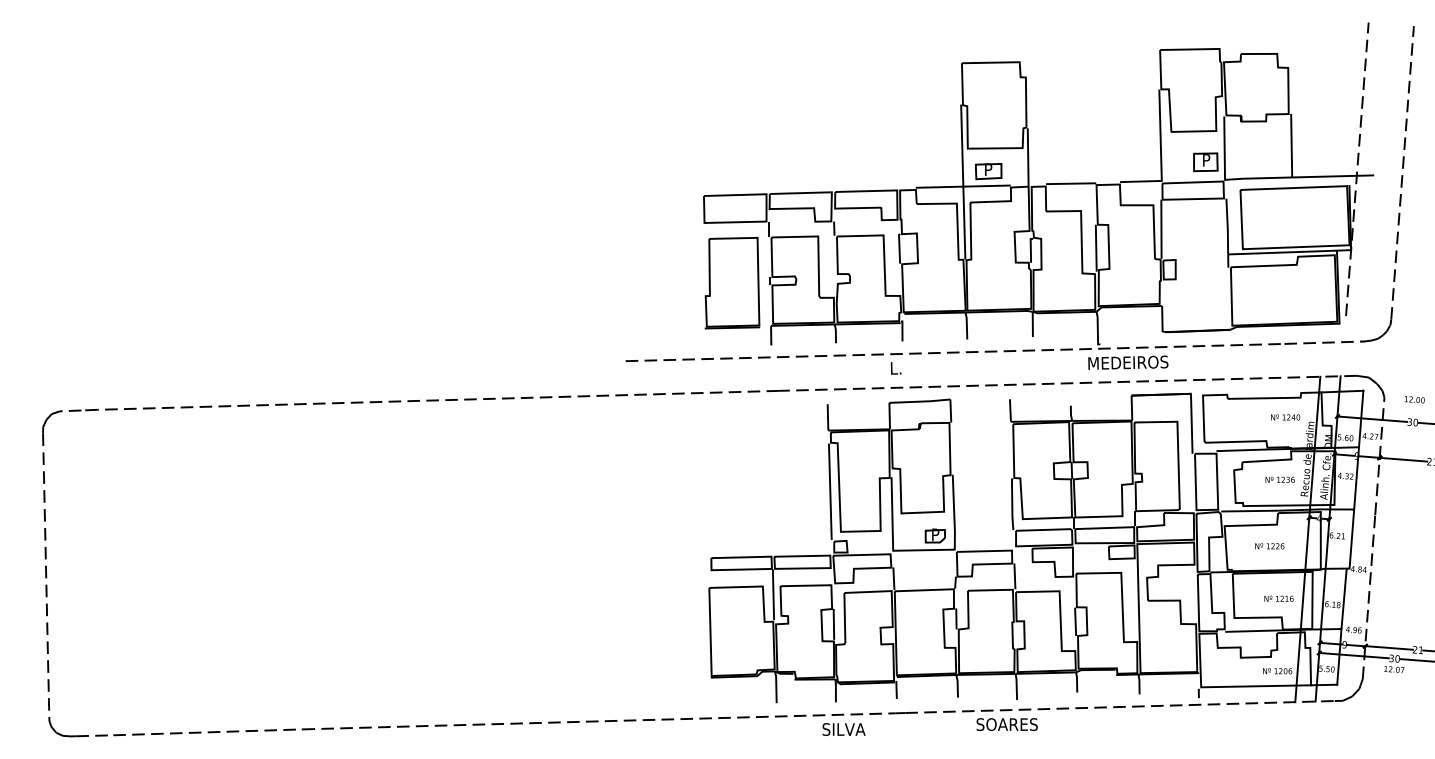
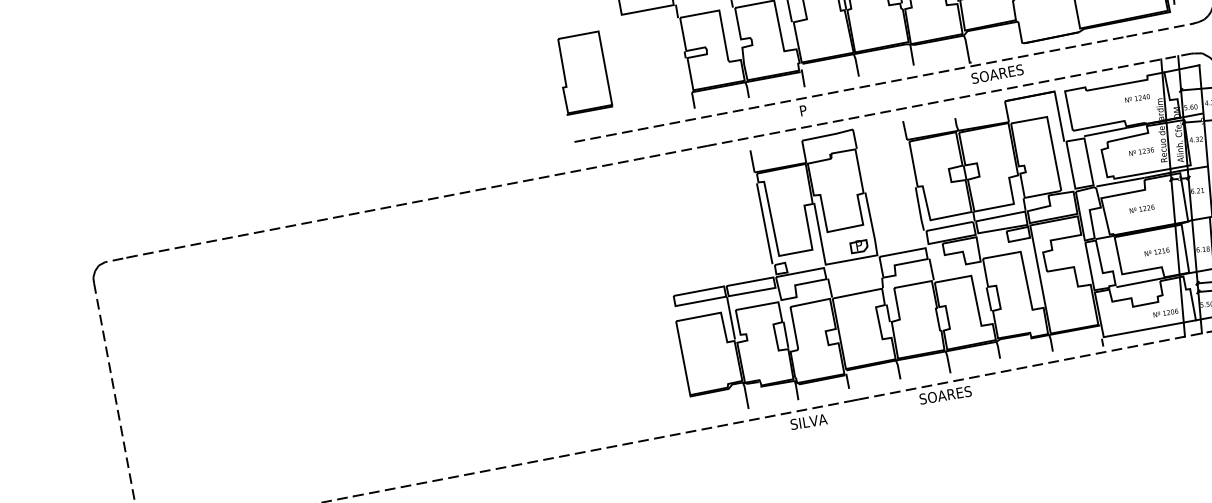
part: (732, 283) -> (583, 73), moved
text: (1128, 362) -> (997, 73), MEDEIROS -> SOARES
text: (895, 368) -> (802, 110), L. -> P

